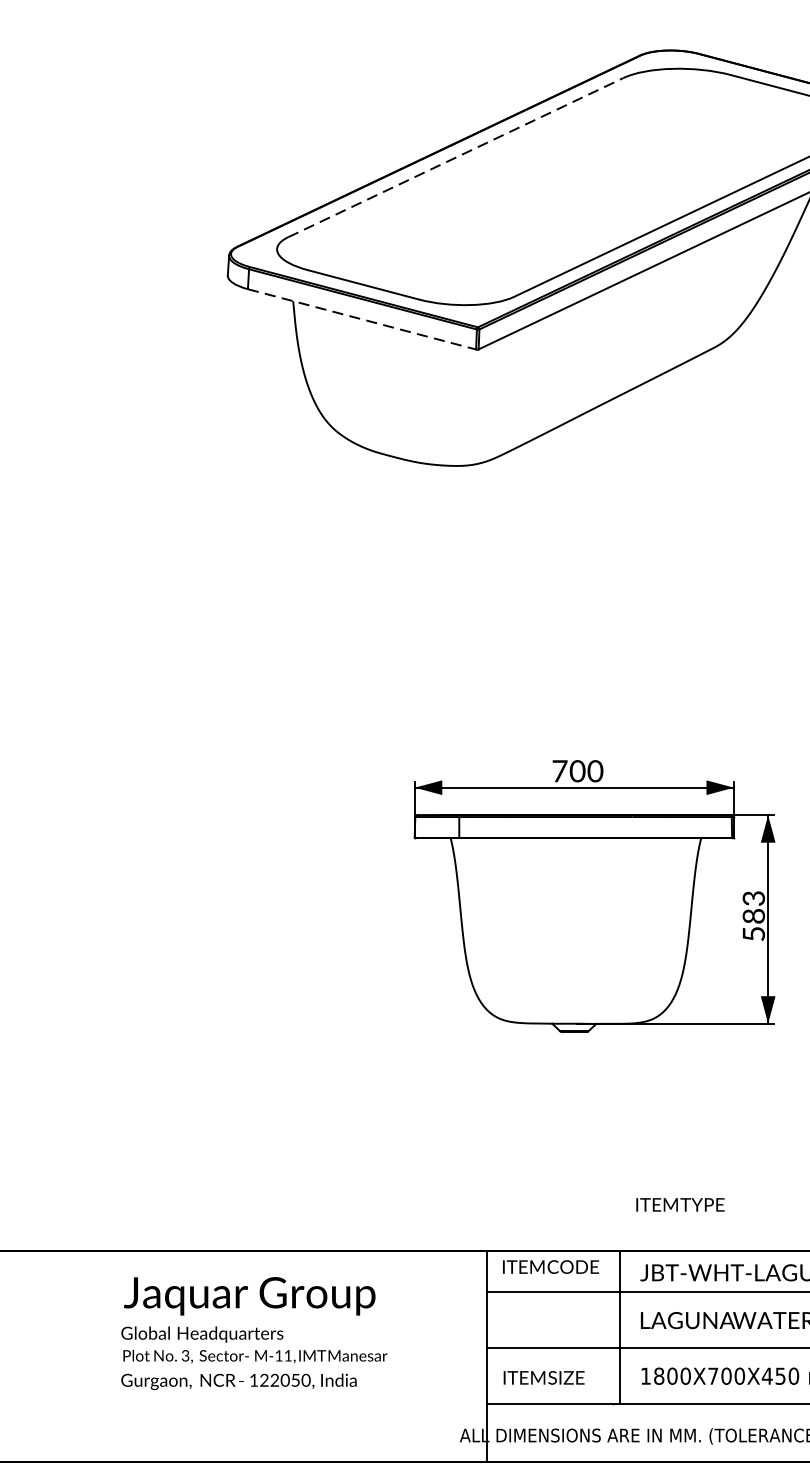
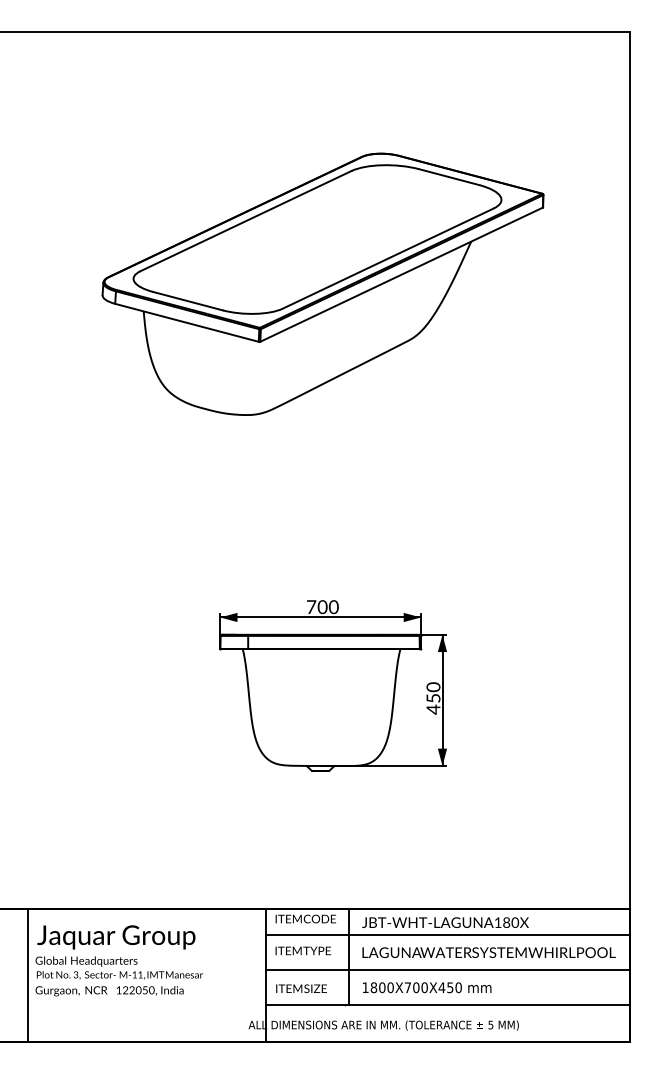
line: (456, 158) -> (246, 221), dashed -> solid
line: (362, 318) -> (187, 322), dashed -> solid
text: (753, 916) -> (433, 698), 583 -> 450
text: (679, 1204) -> (302, 950), moved
line: (108, 1355) -> (27, 974), added

